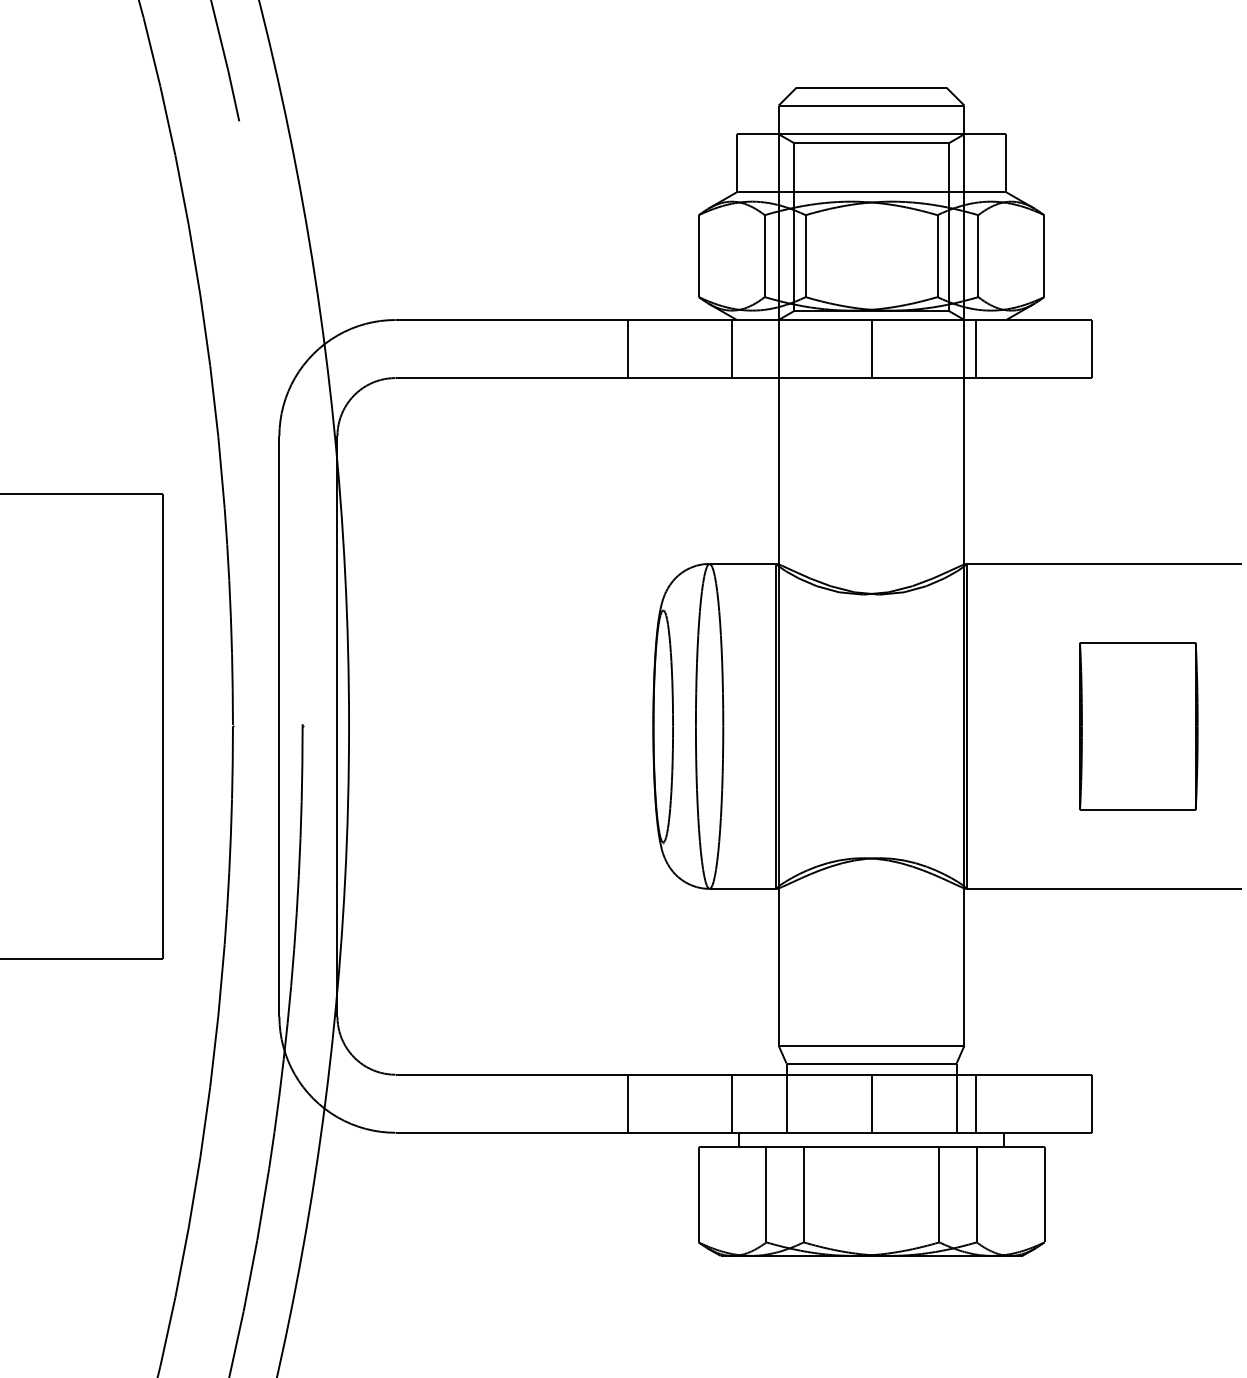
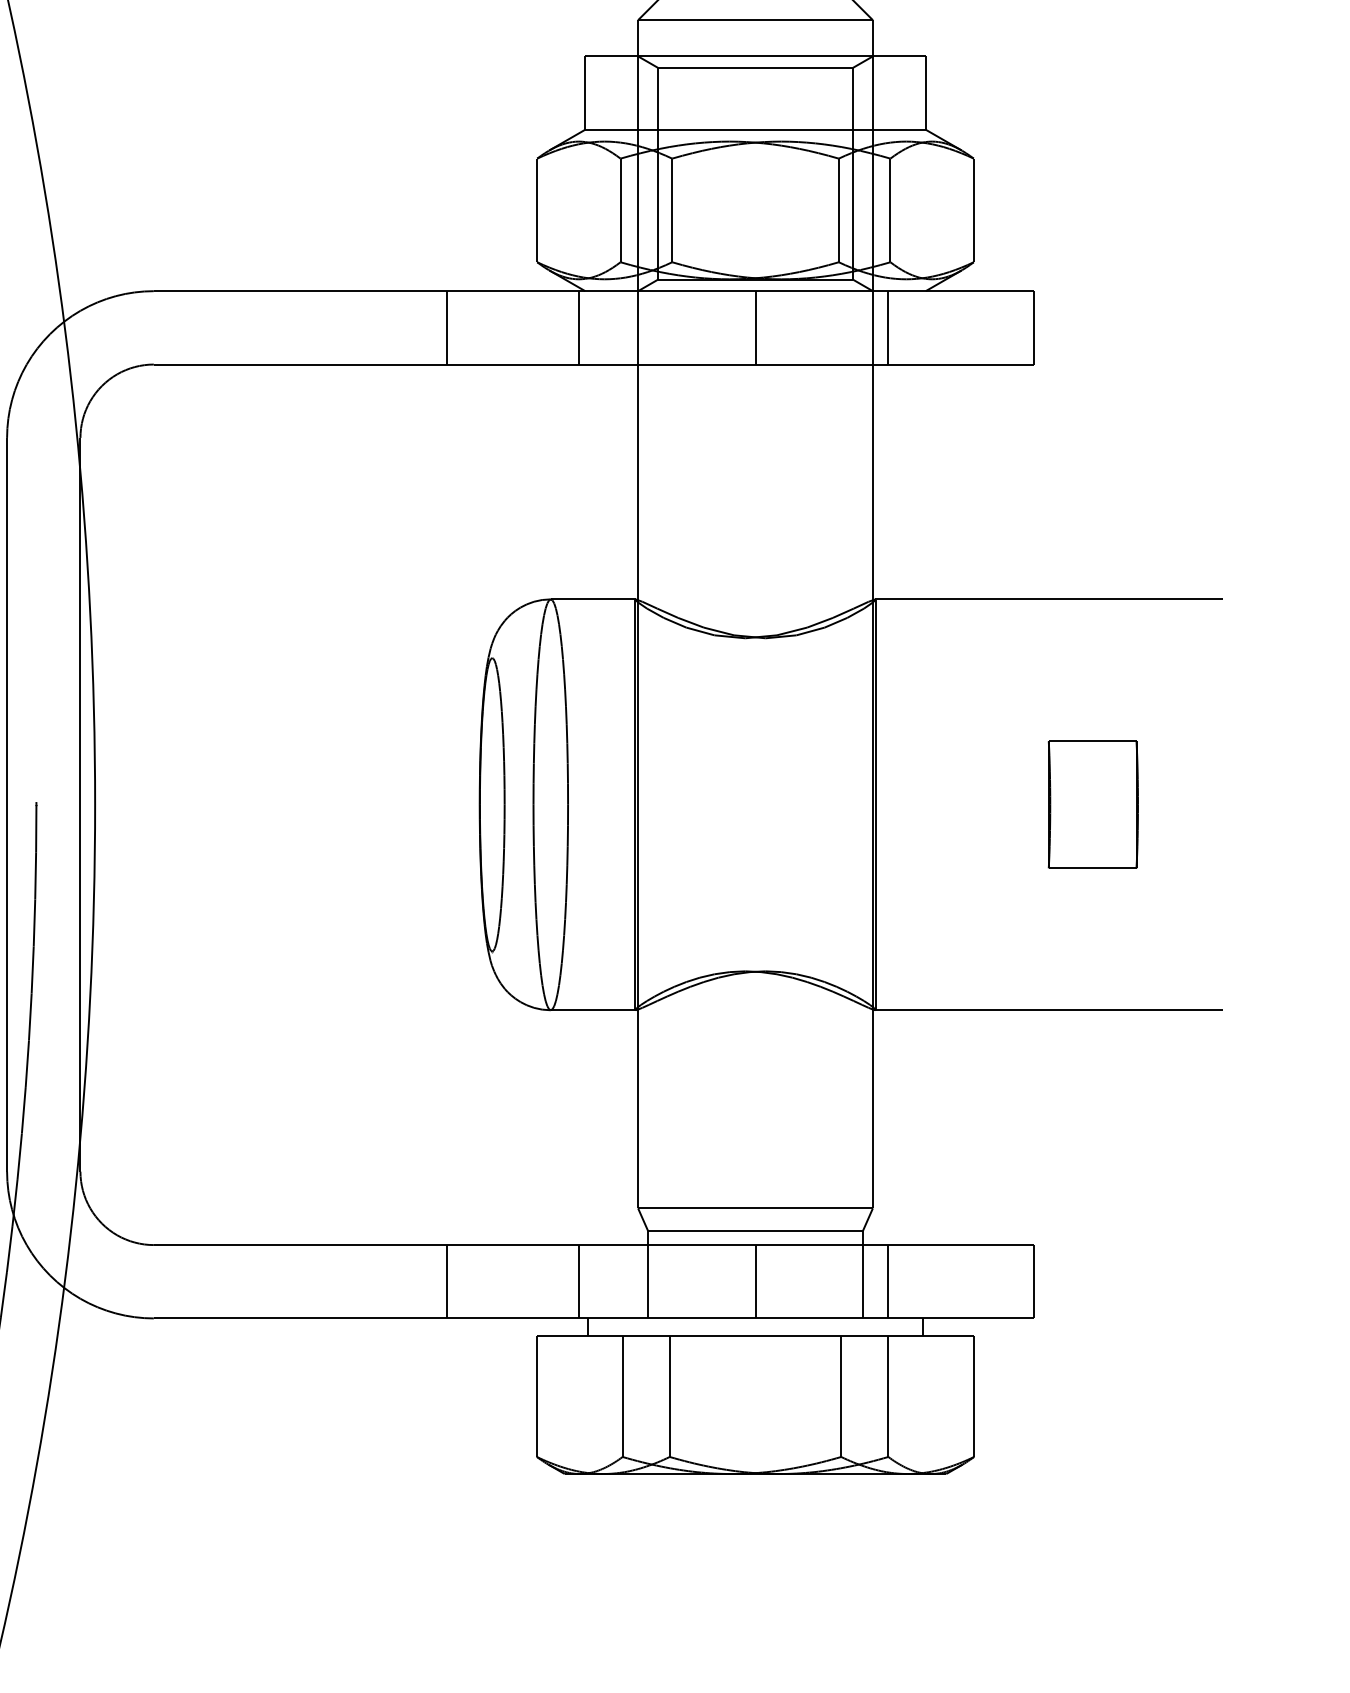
part: (1138, 726) -> (1092, 804), size x0.6

